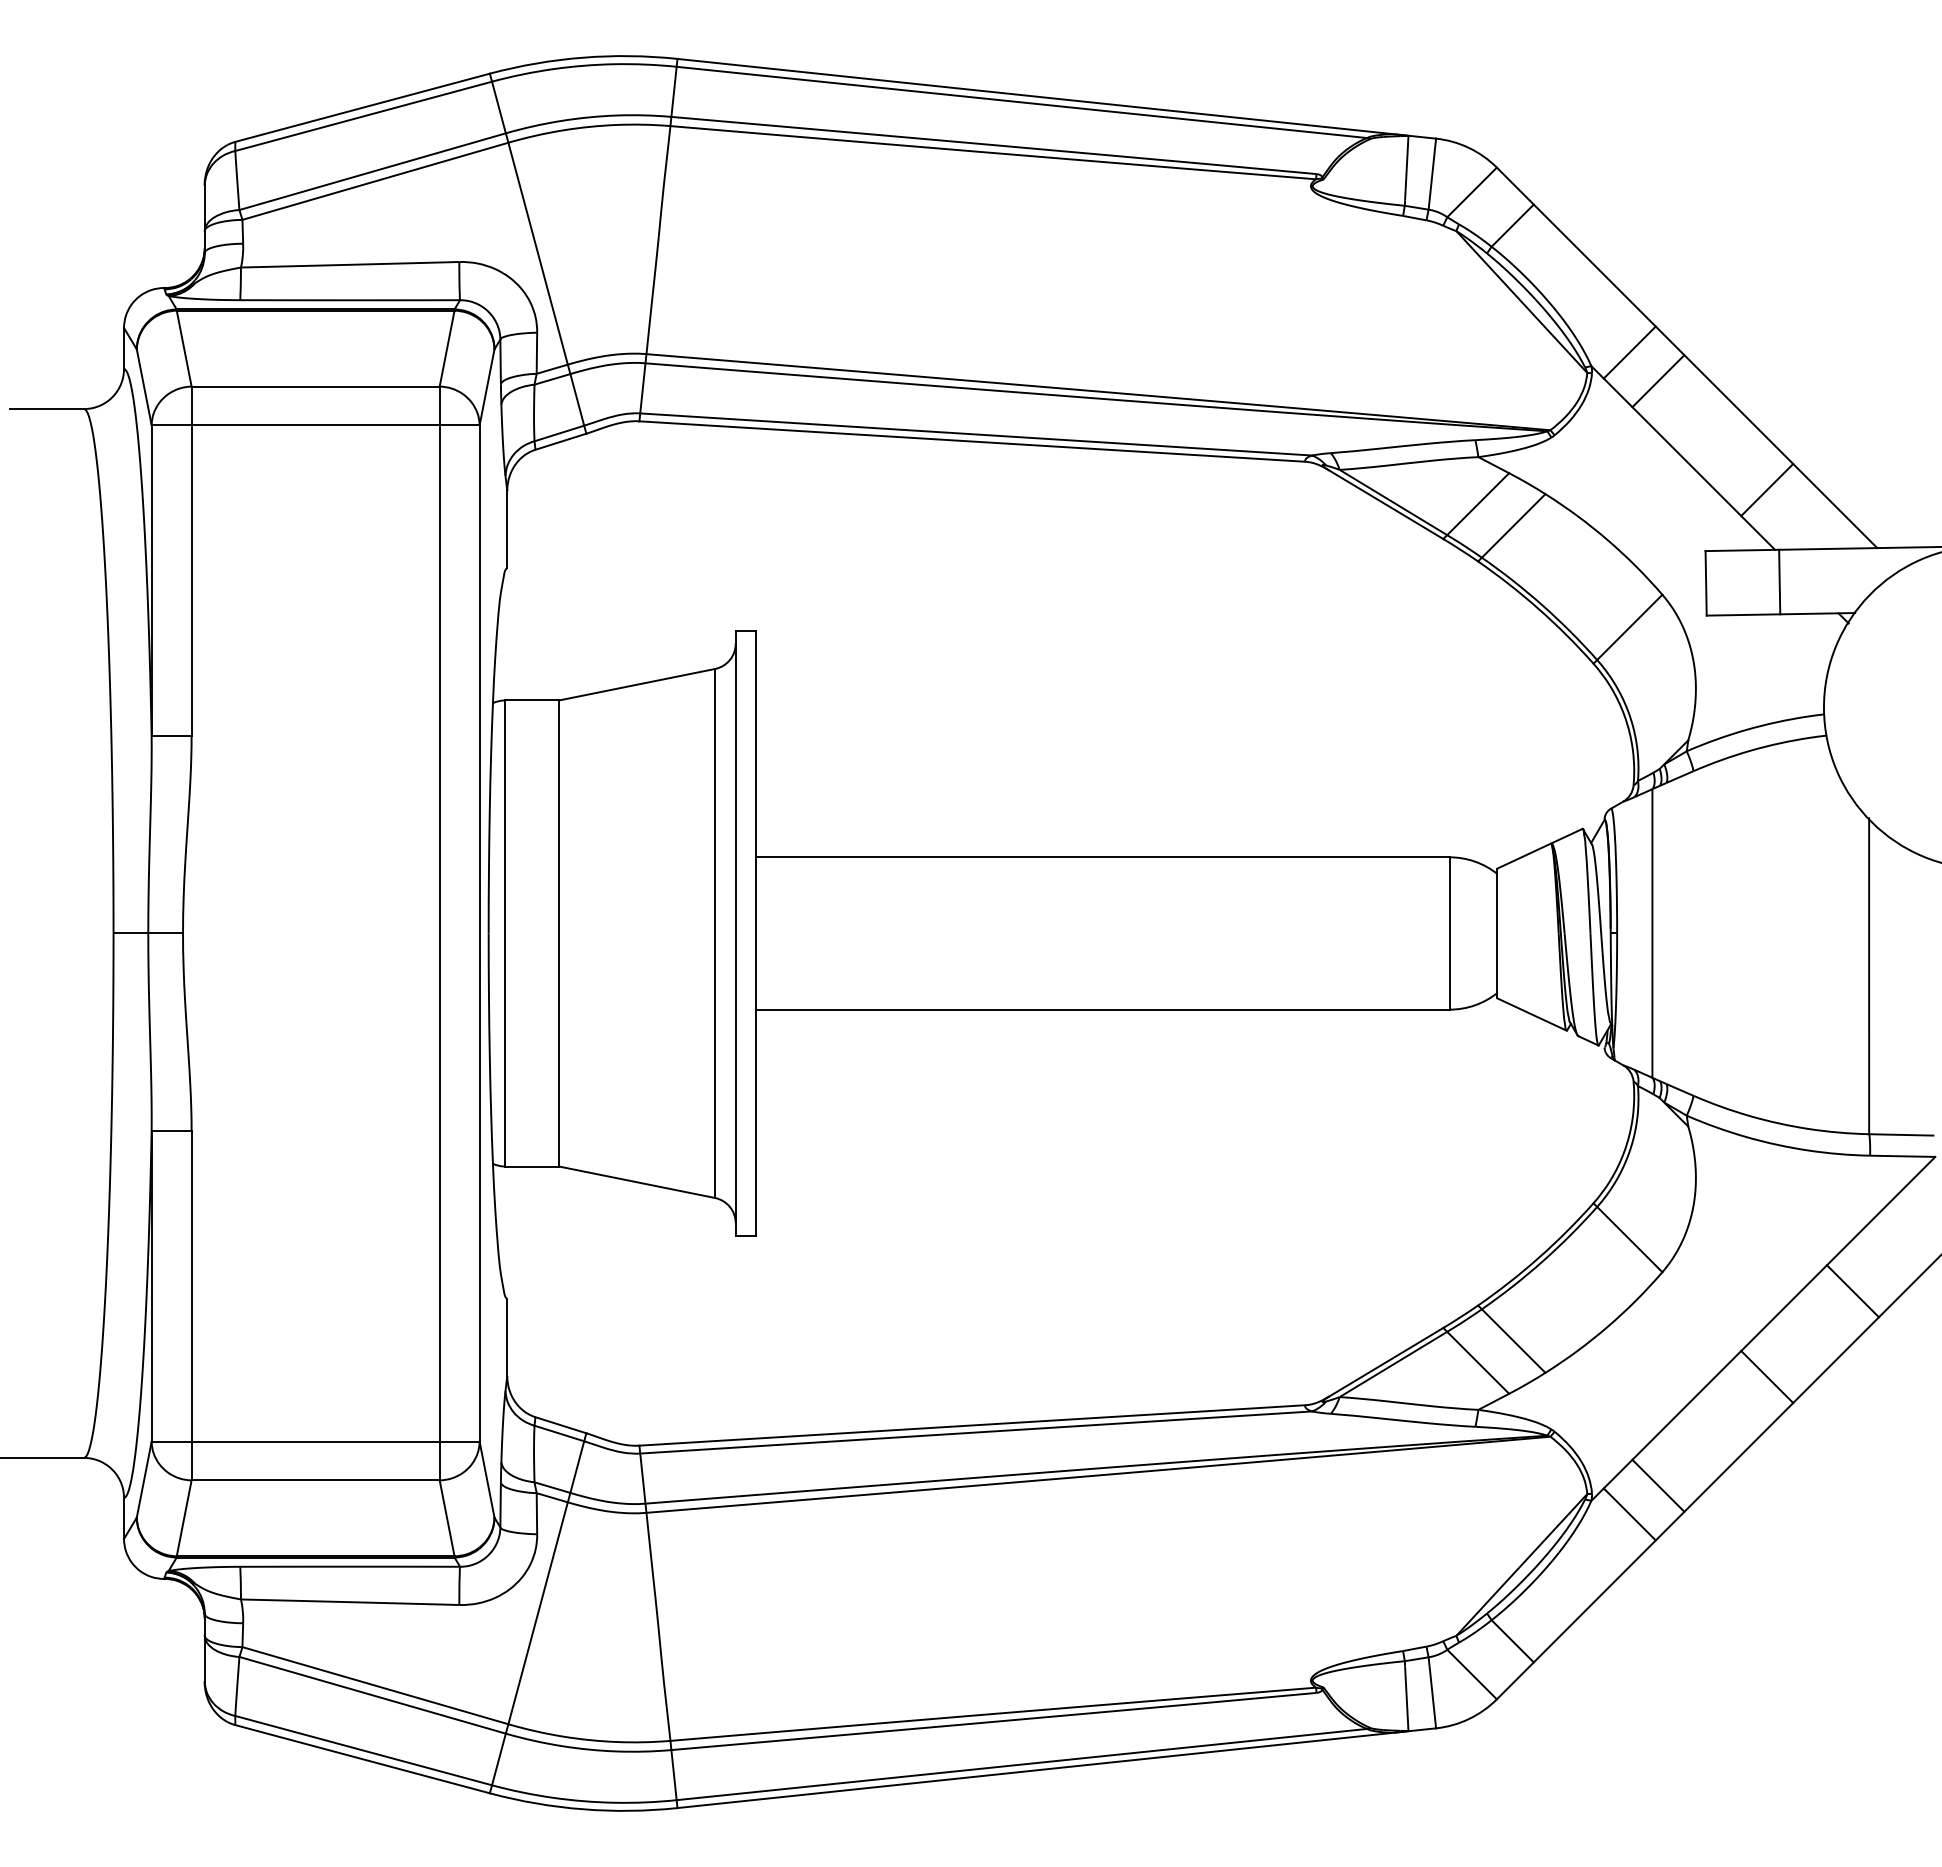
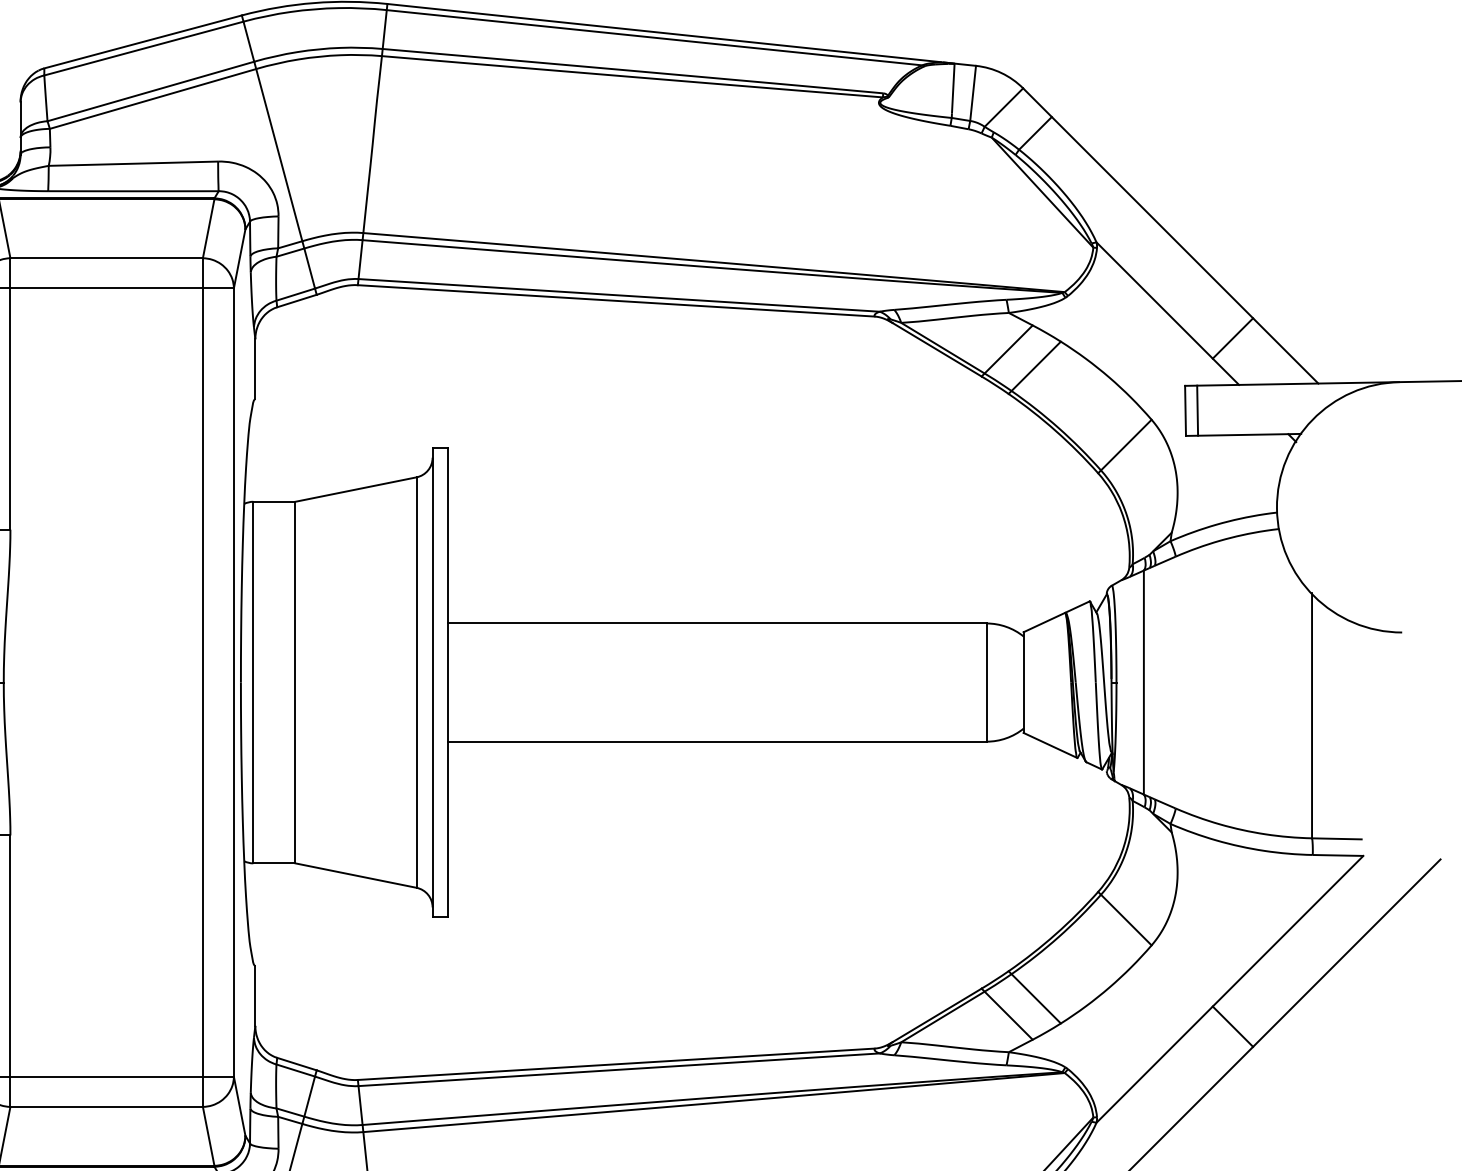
line: (1629, 352) -> (1126, 231), removed
line: (1658, 381) -> (1148, 254), removed
line: (1779, 581) -> (1197, 410), moved
line: (1852, 1291) -> (1299, 960), removed
line: (1658, 1485) -> (1148, 1110), removed
line: (1629, 1514) -> (1126, 1133), removed

